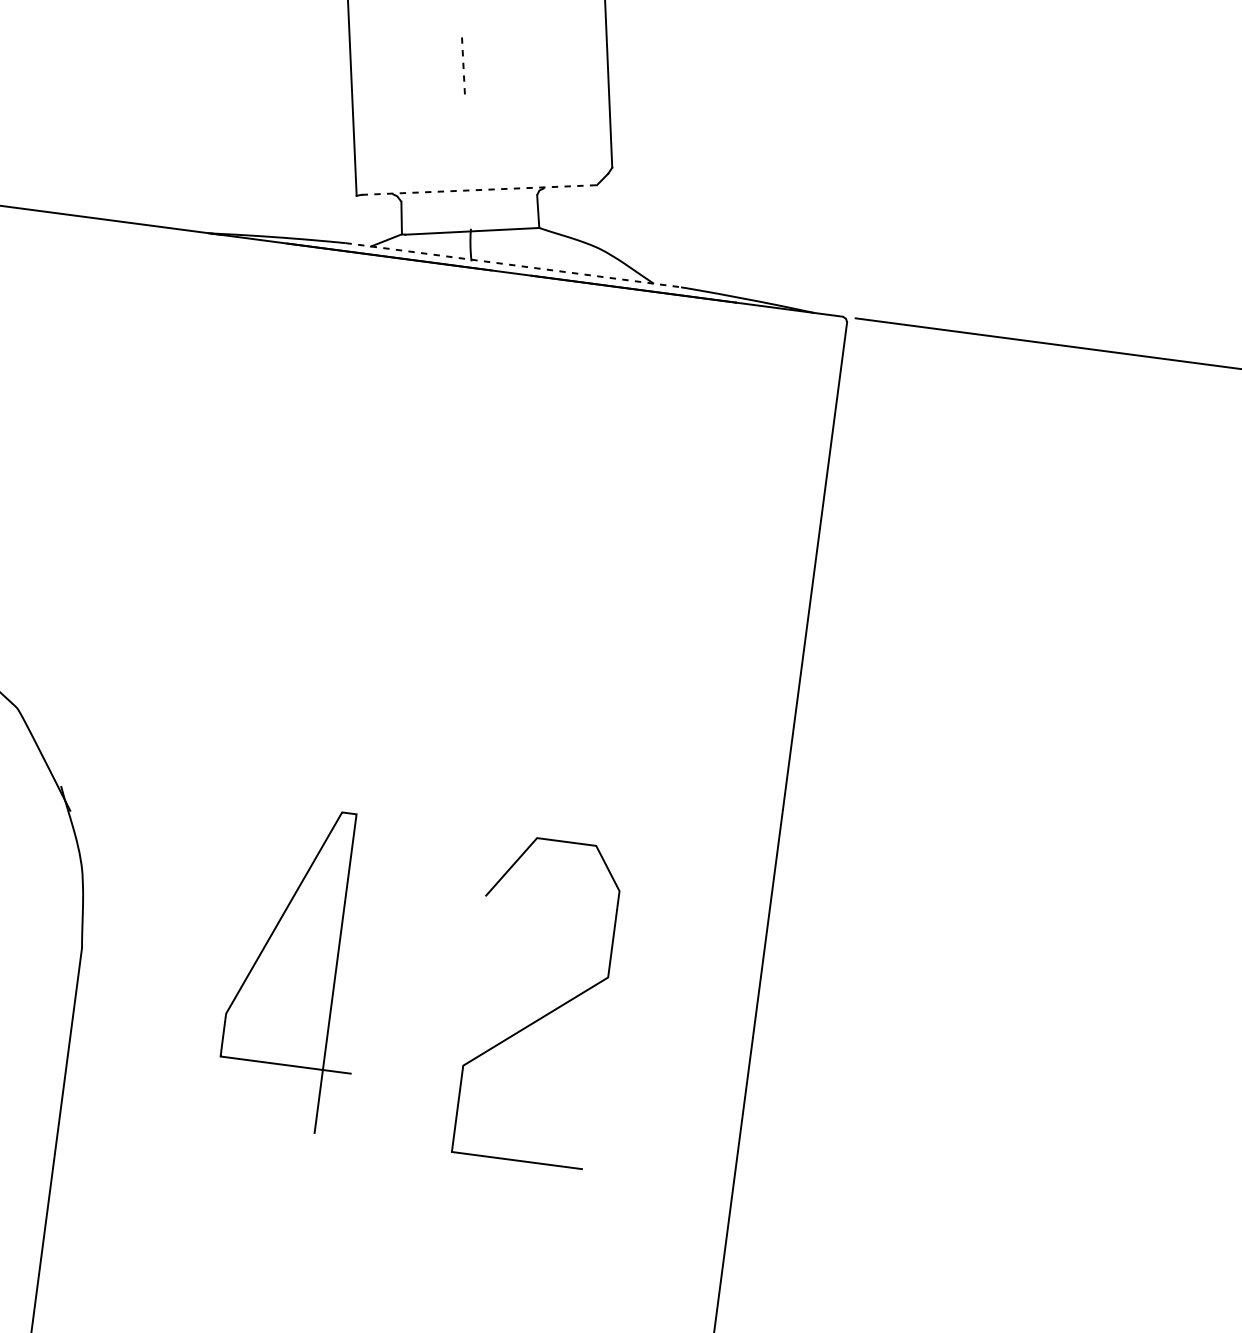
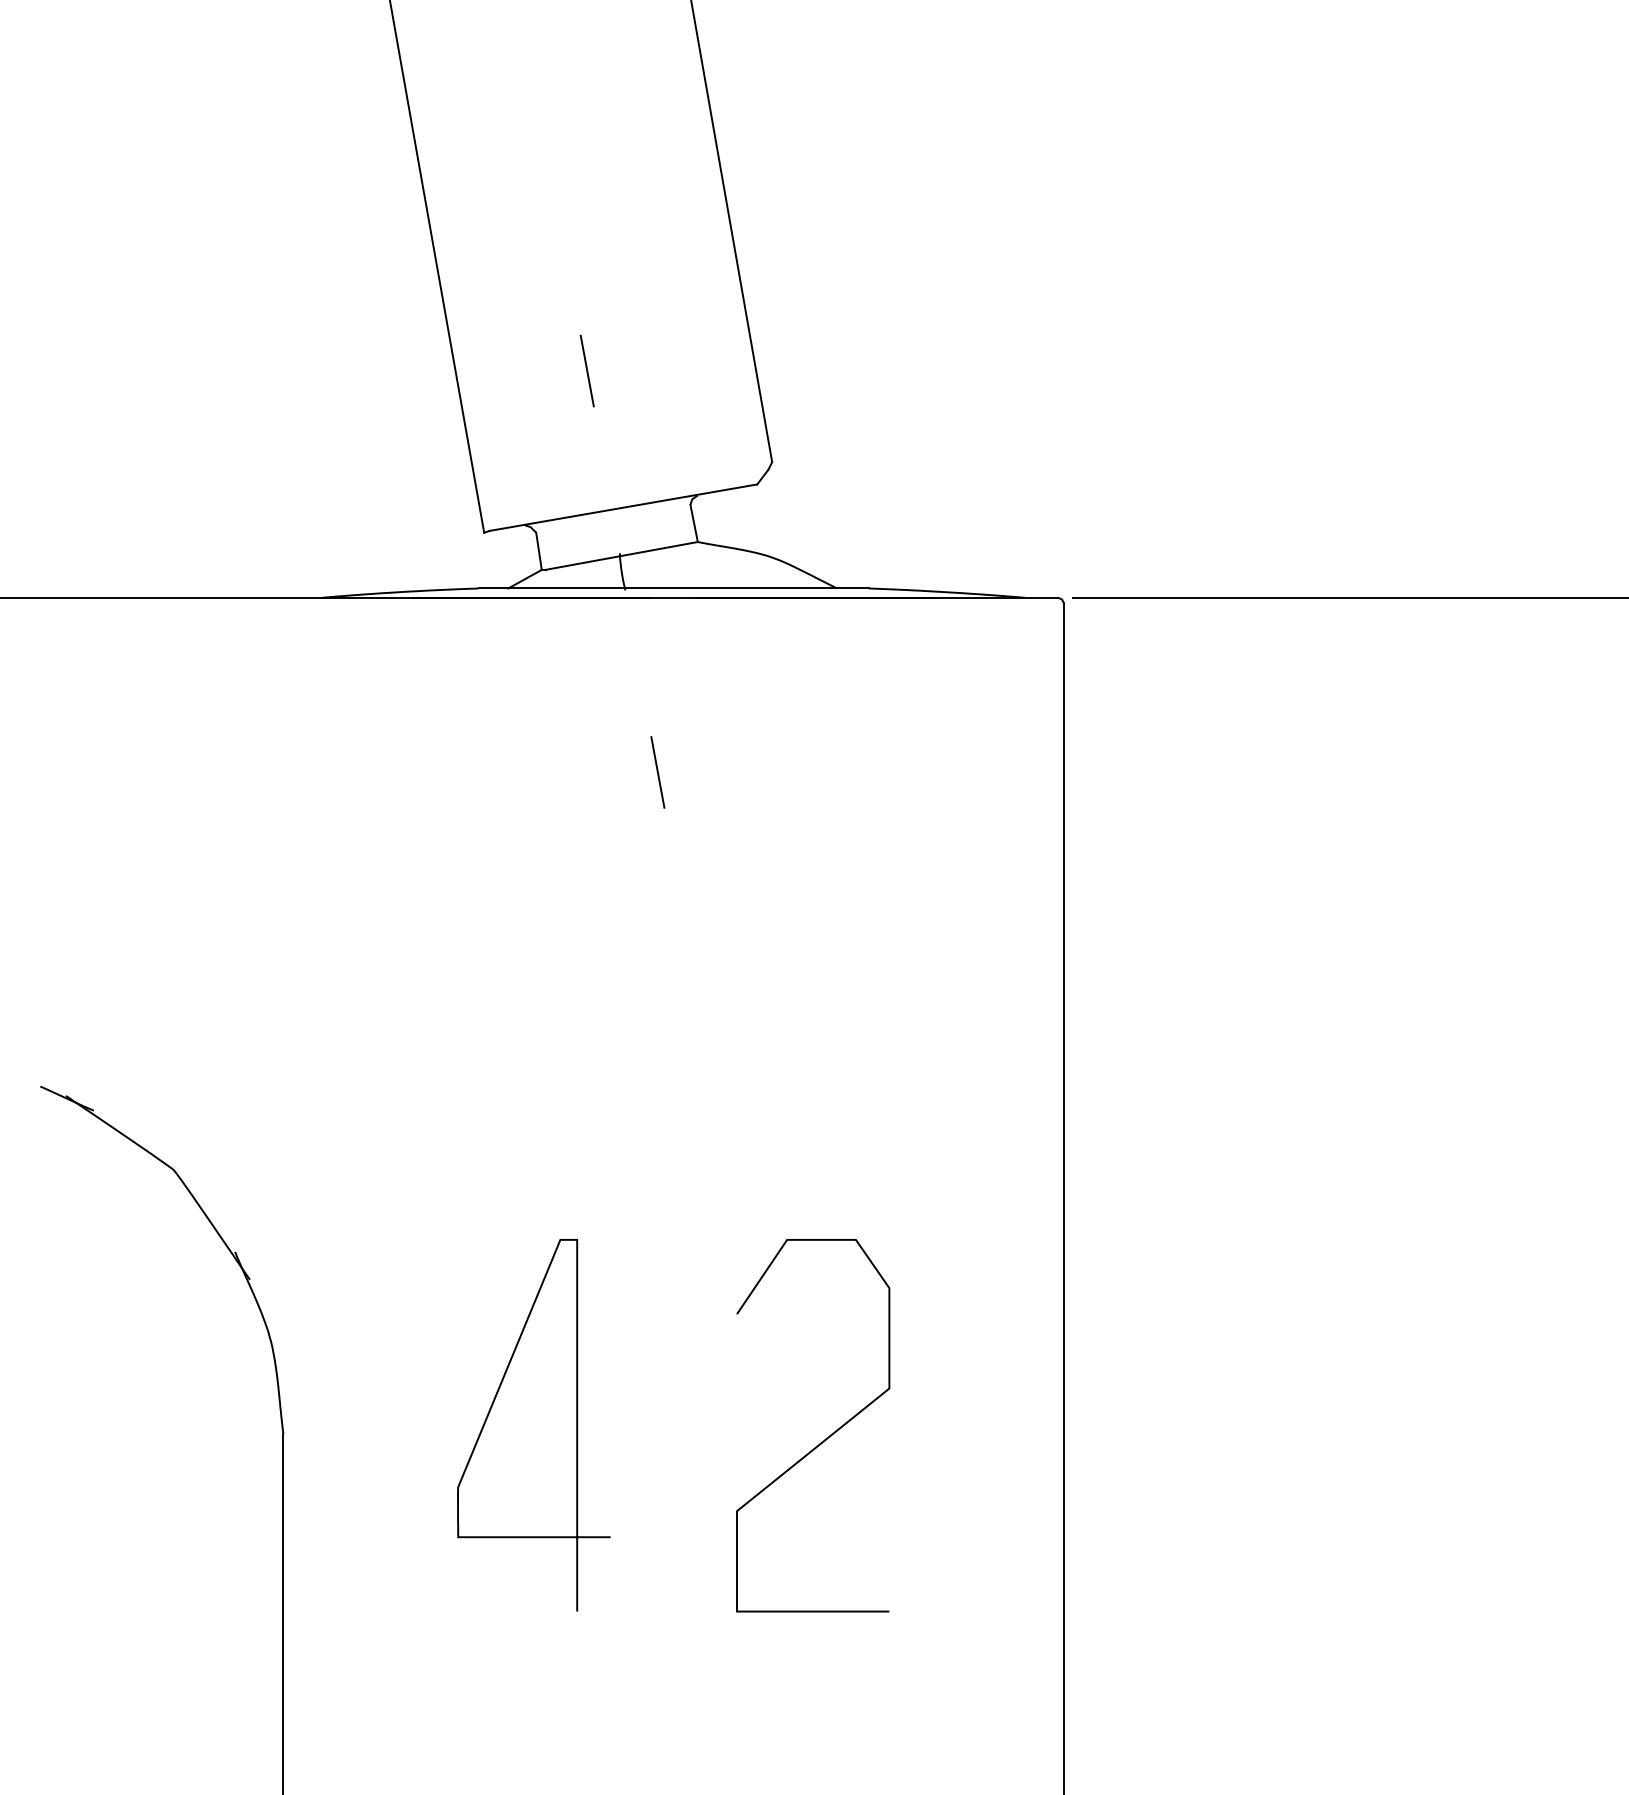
line: (463, 68) -> (587, 371), dashed -> solid
line: (479, 189) -> (623, 507), dashed -> solid
line: (513, 265) -> (674, 588), dashed -> solid
line: (478, 421) -> (657, 772), added

